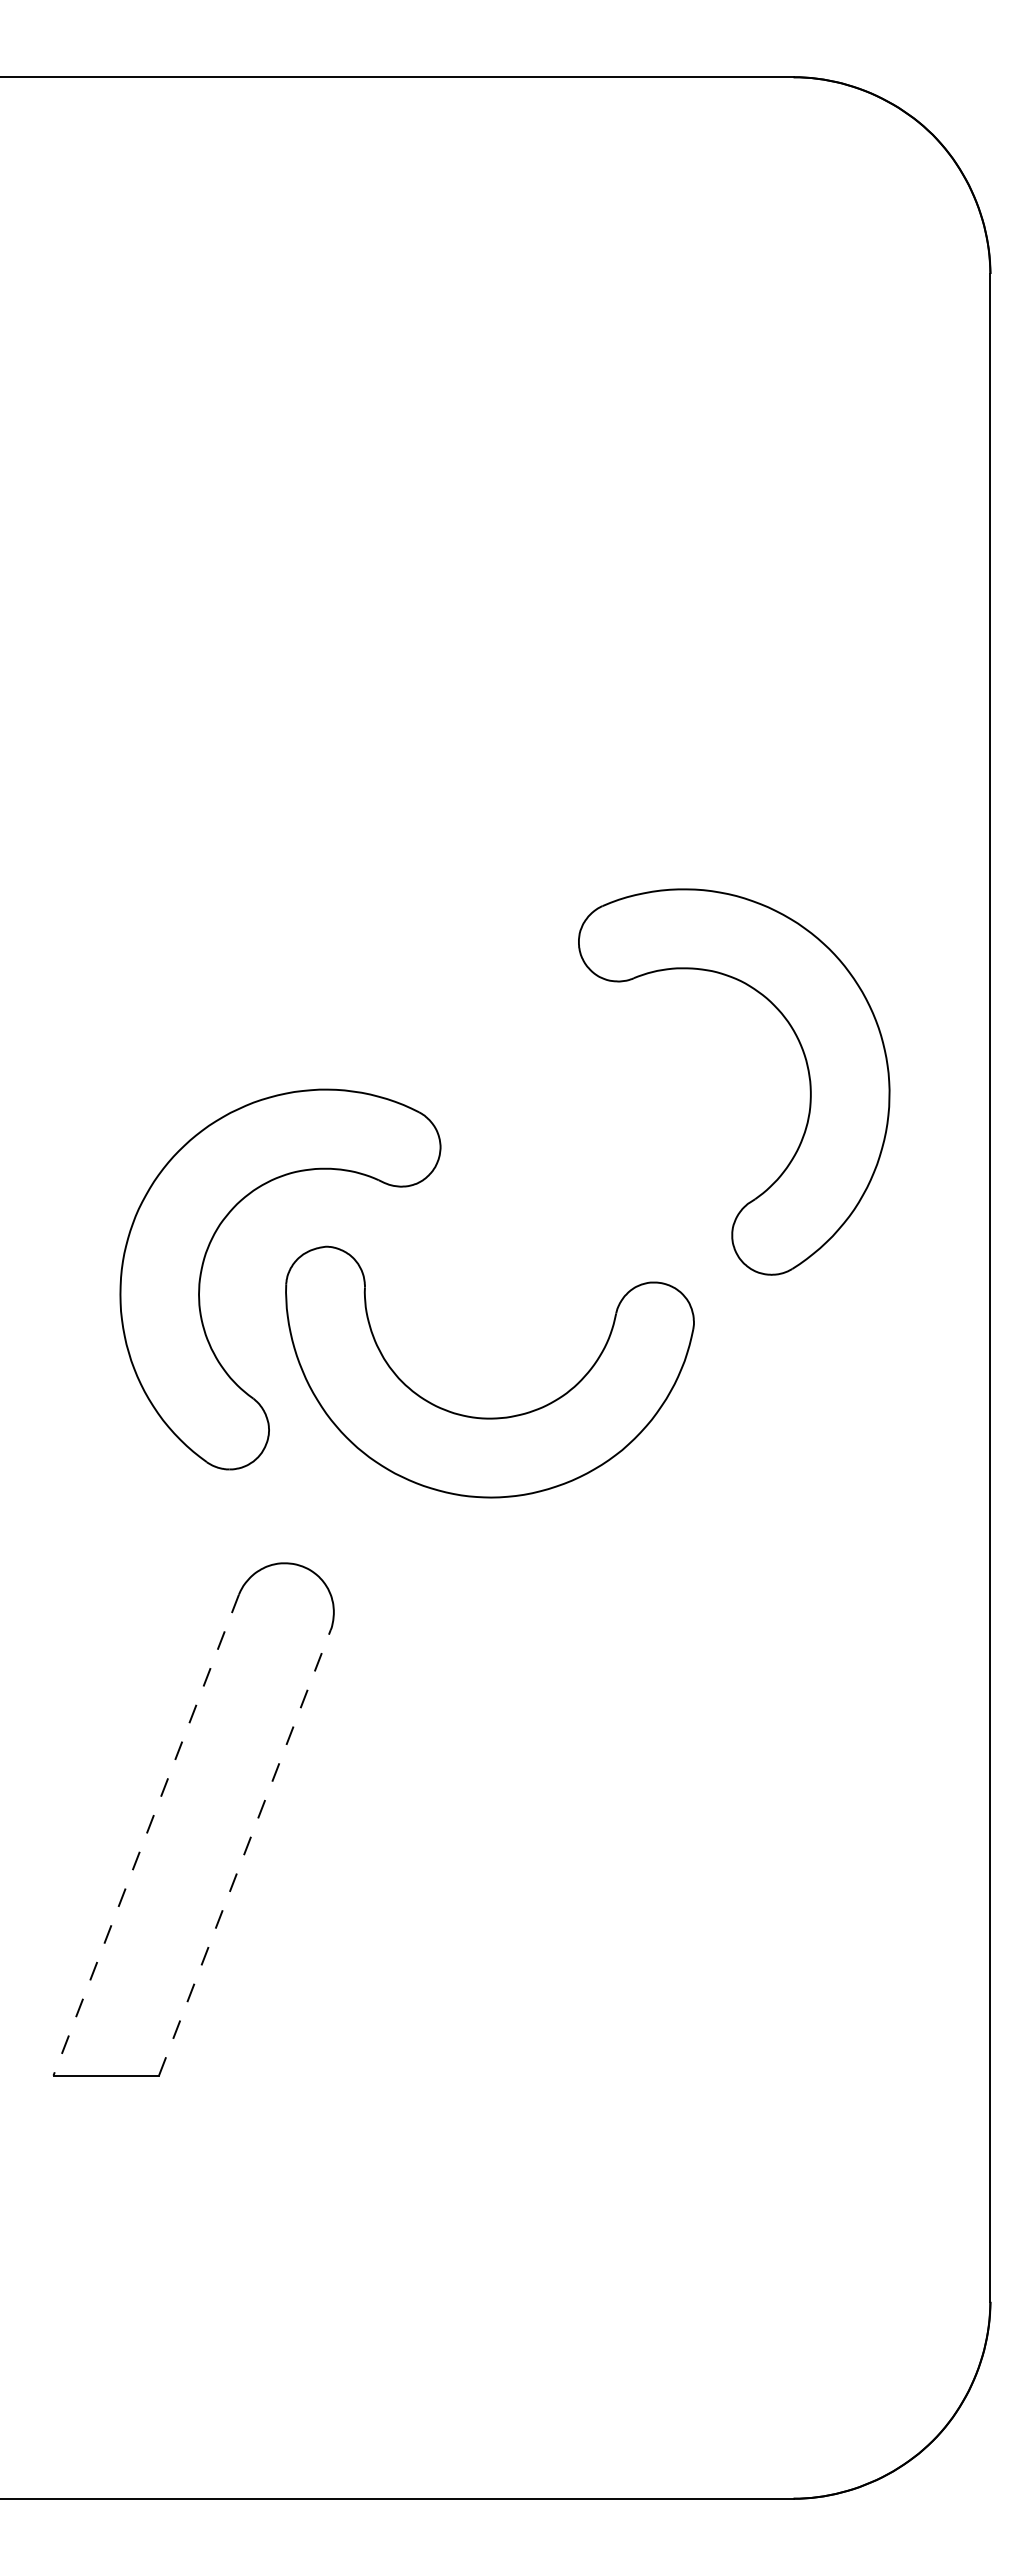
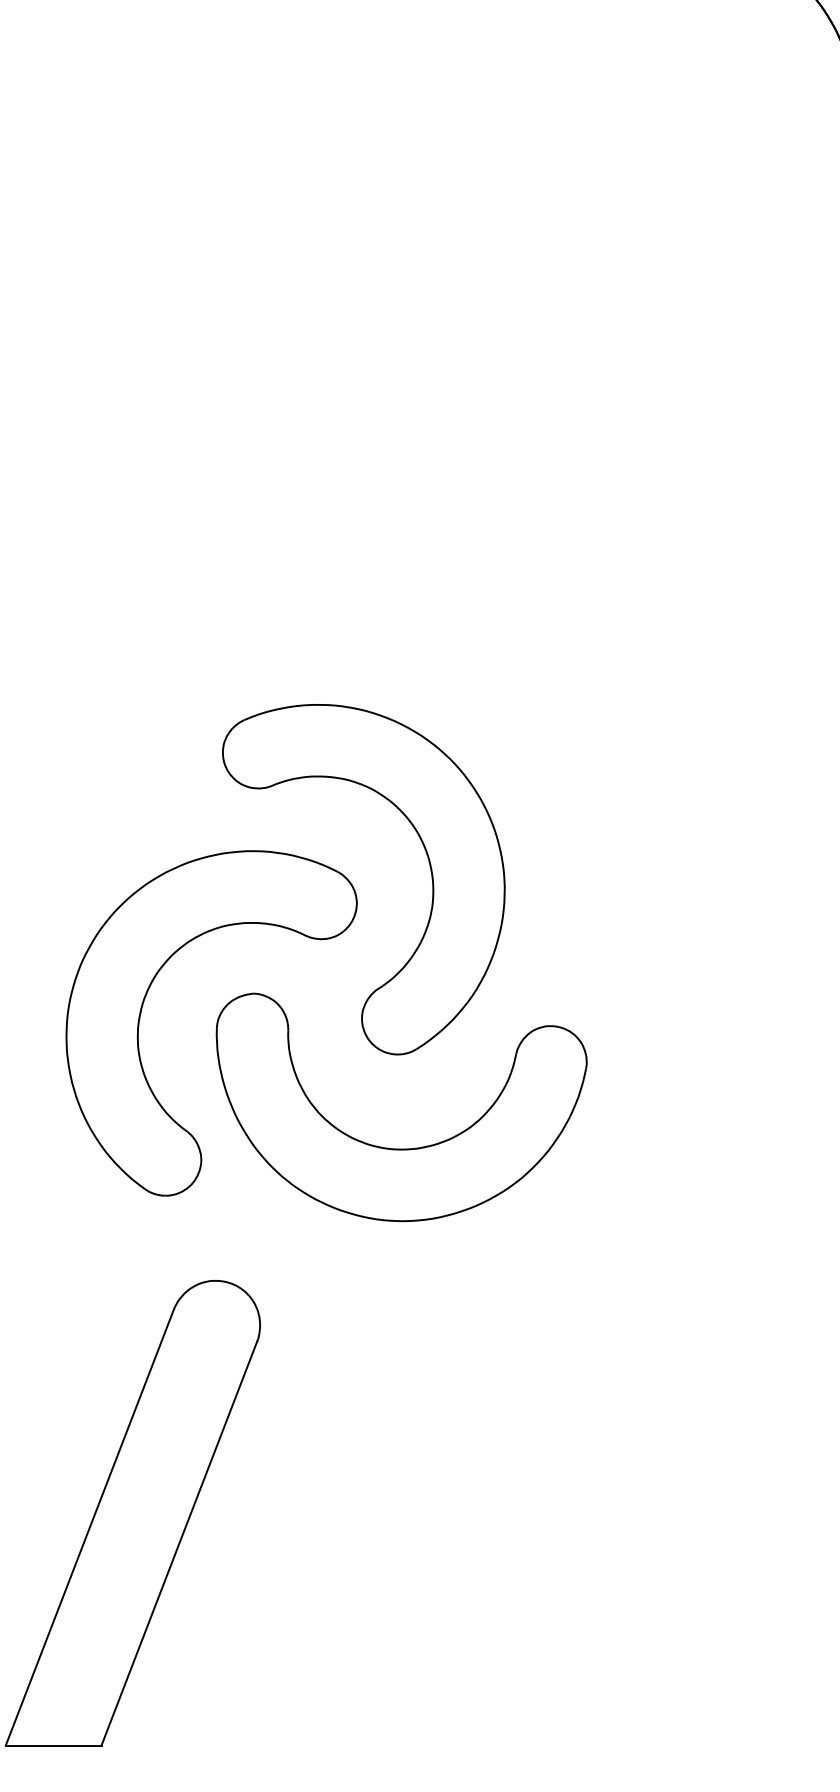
part: (805, 1062) -> (428, 861), moved
line: (146, 1835) -> (90, 1527), dashed -> solid
line: (244, 1852) -> (179, 1543), dashed -> solid

